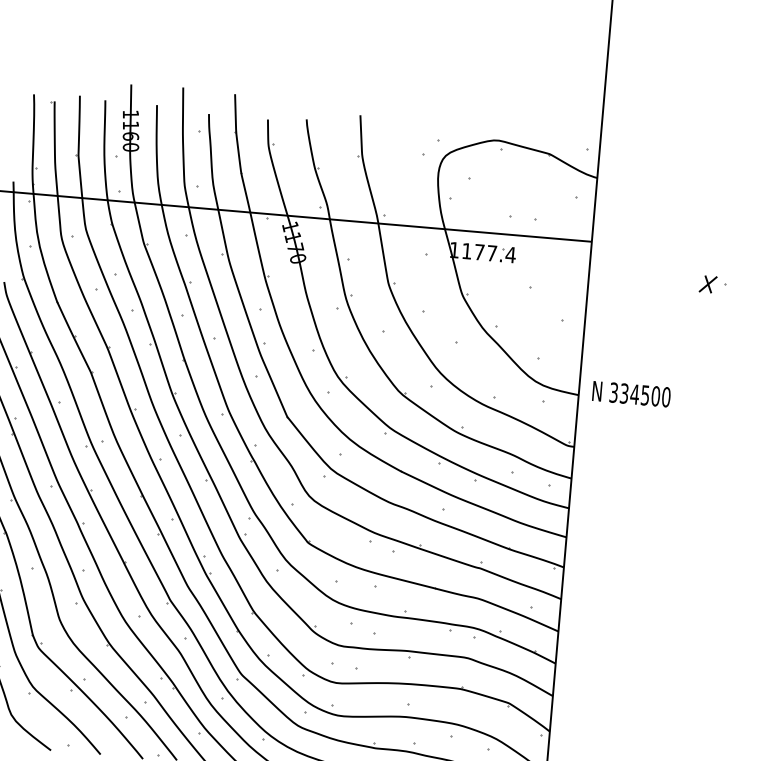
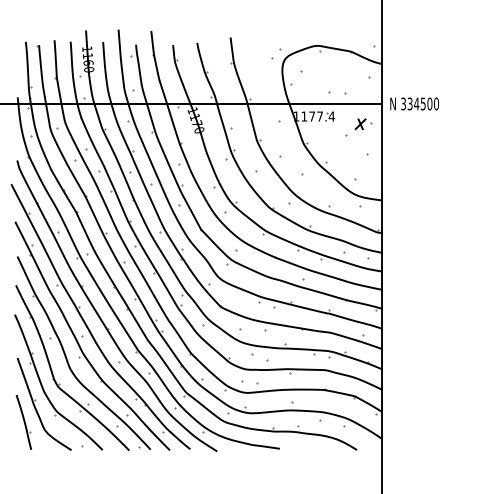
part: (712, 285) -> (363, 124), moved
text: (631, 393) -> (414, 103), moved

